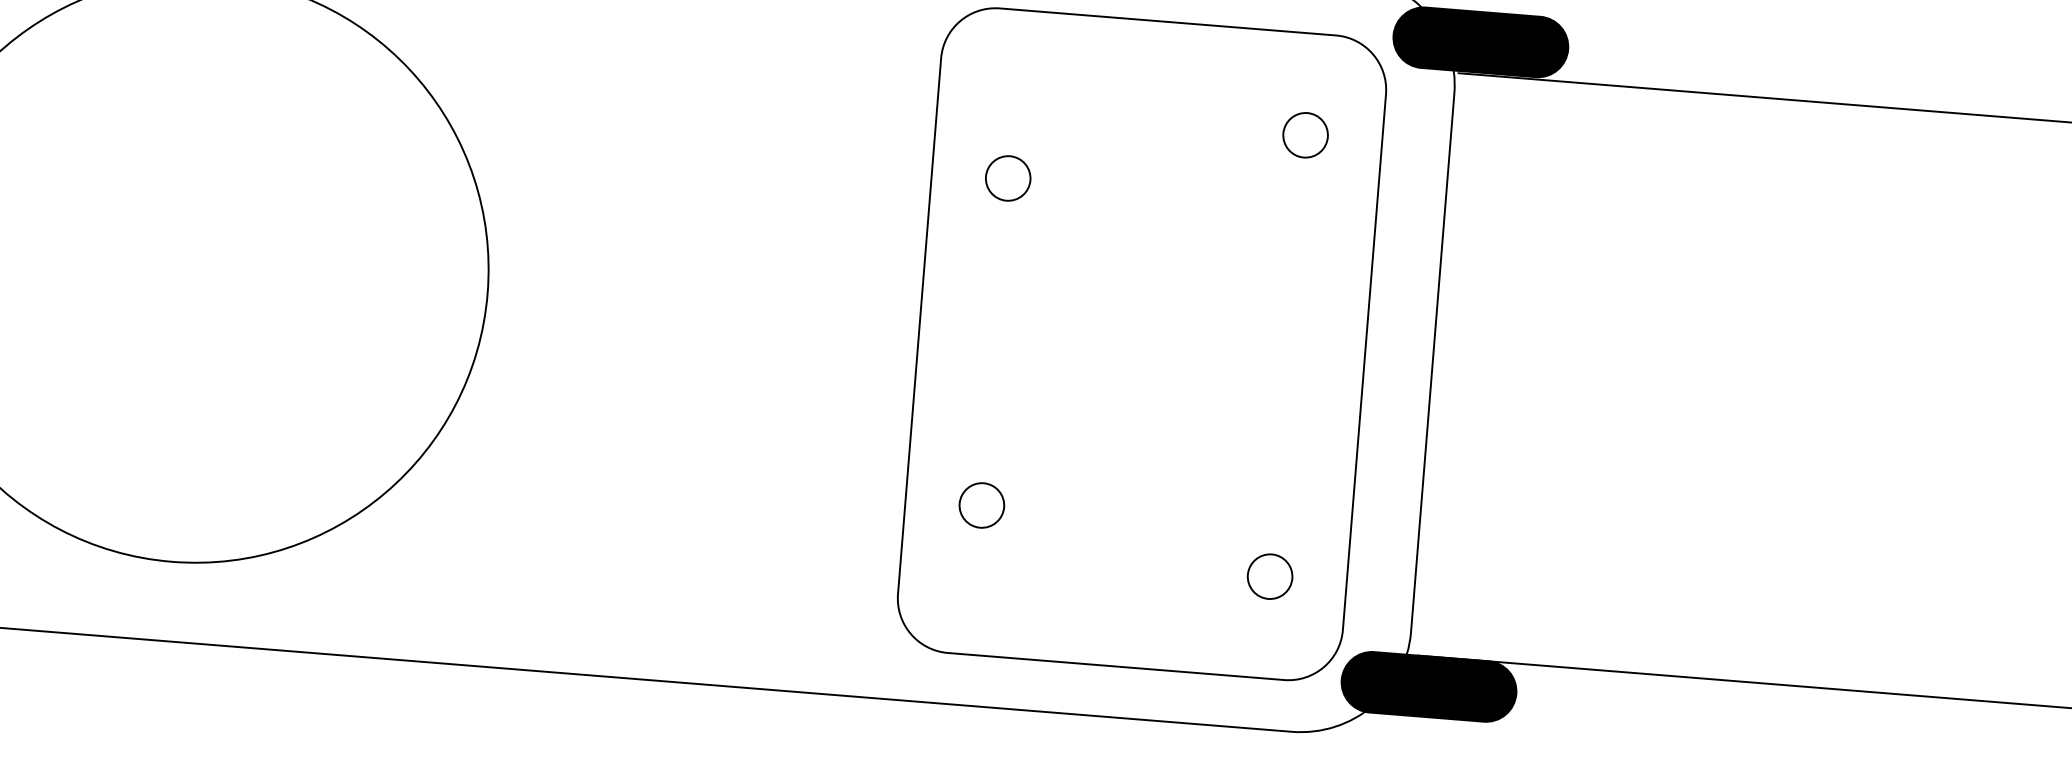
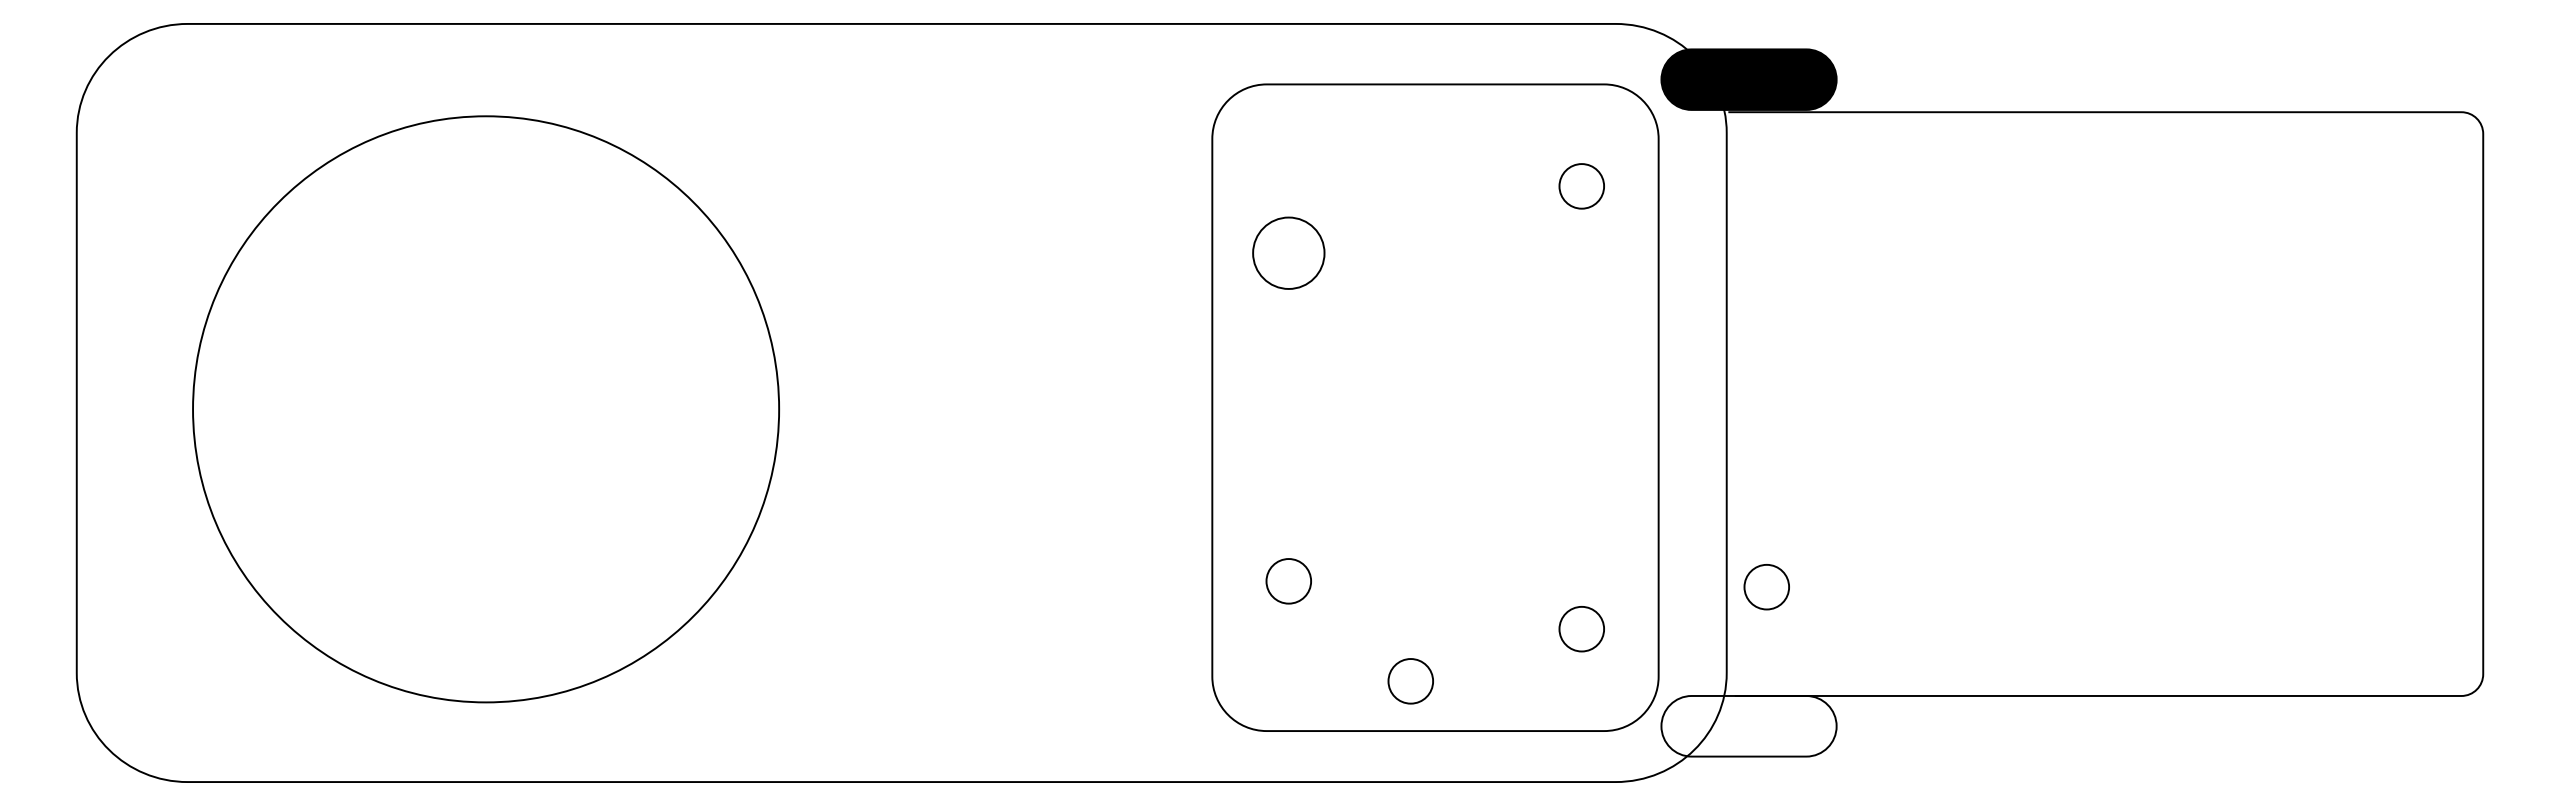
circle: (1007, 177) -> (1288, 252), size x1.6
circle: (1457, 549) -> (1766, 587), added
circle: (1095, 615) -> (1410, 681), added
fill: (1428, 686) -> (1748, 725), removed

